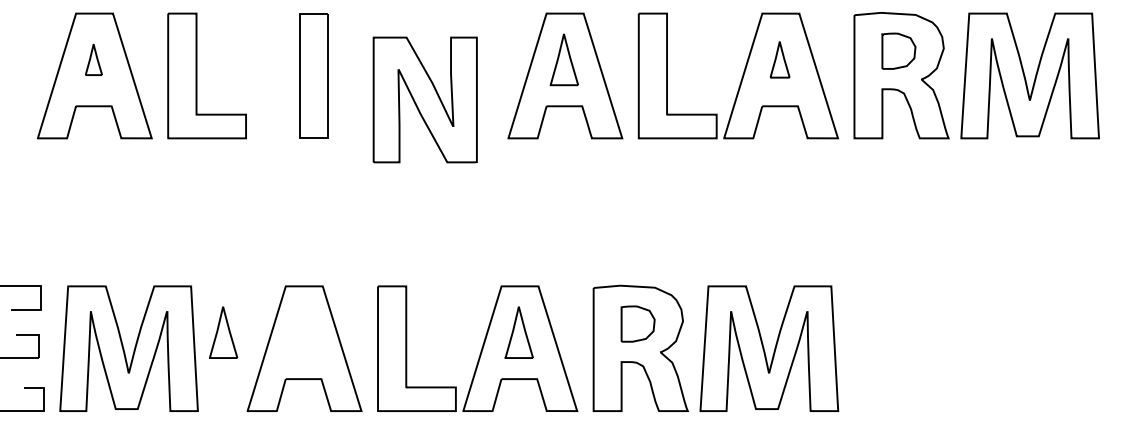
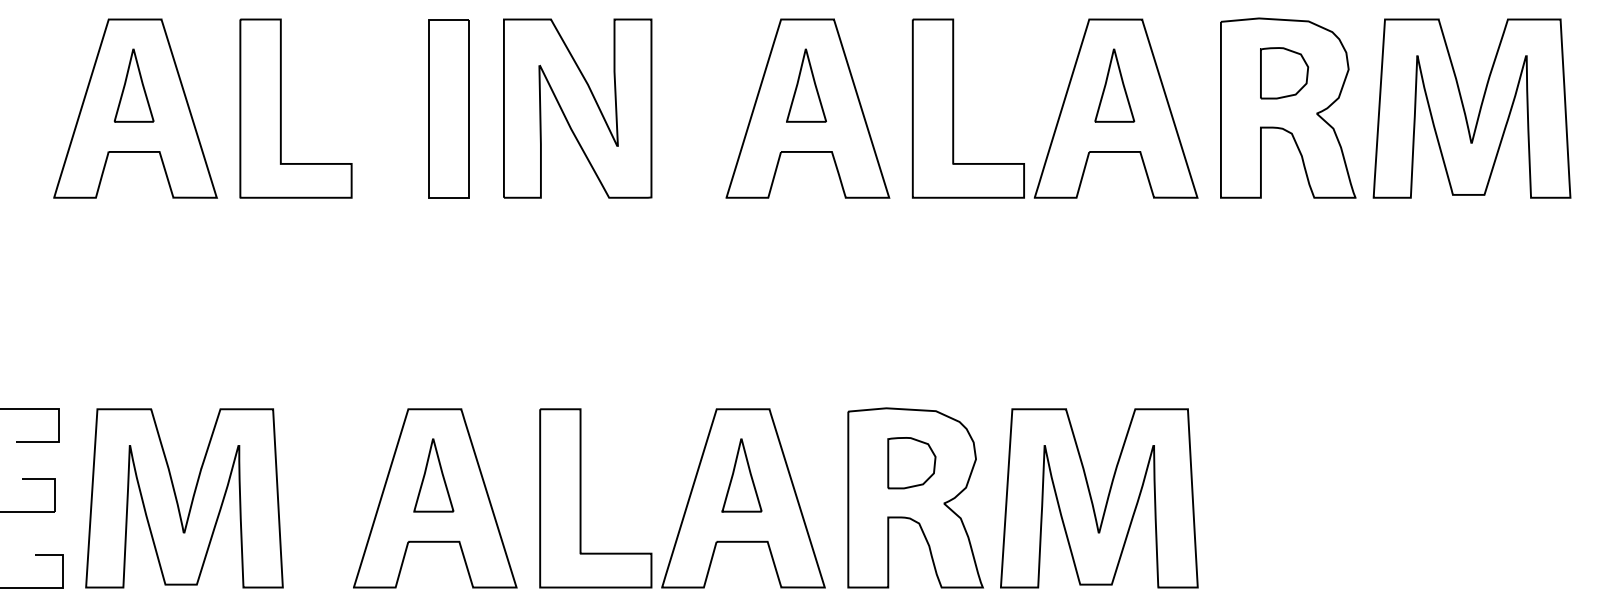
part: (93, 59) -> (133, 85), size x1.67
part: (779, 59) -> (1113, 85), size x1.43
part: (424, 99) -> (576, 107), moved
part: (223, 332) -> (433, 475), moved

